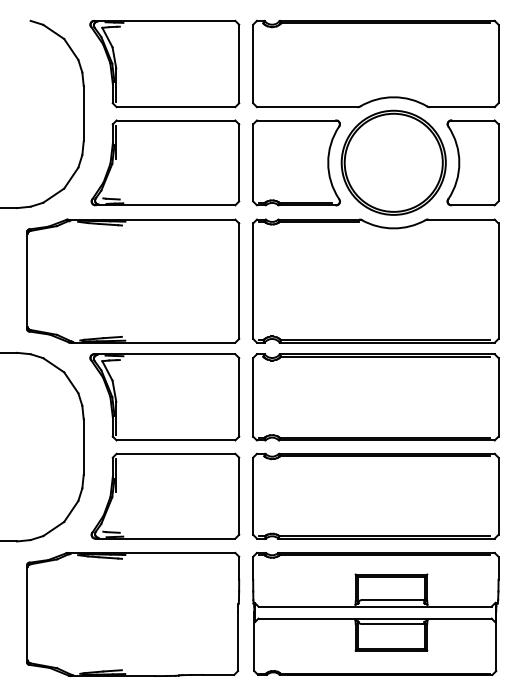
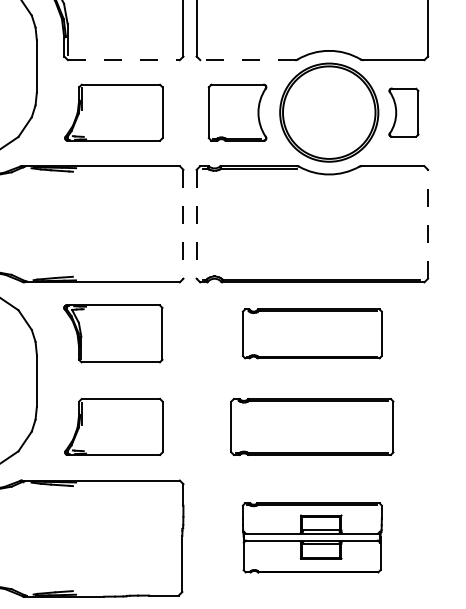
line: (176, 107) -> (124, 60), solid -> dashed
line: (307, 107) -> (247, 60), solid -> dashed
part: (165, 162) -> (113, 112), size x0.7
part: (296, 162) -> (237, 112), size x0.7
part: (472, 162) -> (403, 112), size x0.6
line: (239, 281) -> (183, 224), solid -> dashed
line: (253, 281) -> (196, 224), solid -> dashed
line: (498, 281) -> (428, 224), solid -> dashed
part: (164, 397) -> (113, 333), size x0.7
part: (375, 397) -> (312, 333), size x0.6
part: (165, 495) -> (113, 426), size x0.7
part: (375, 495) -> (312, 426), size x0.7
part: (375, 613) -> (312, 537), size x0.6

